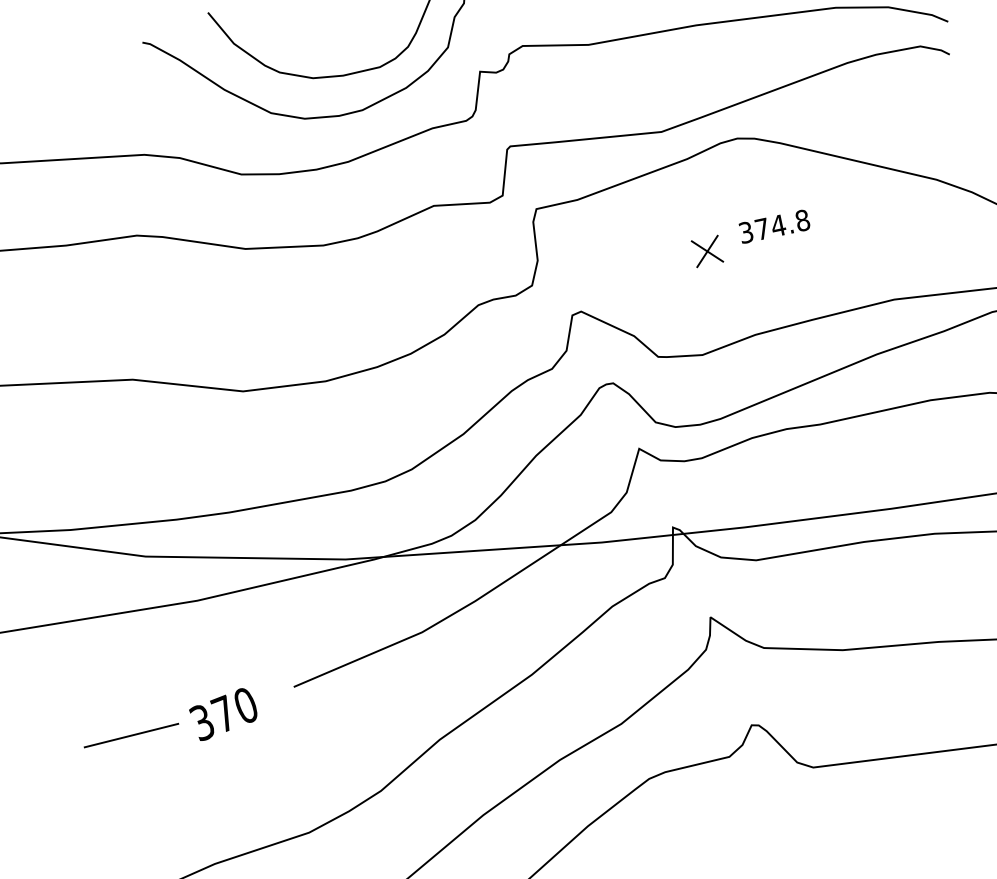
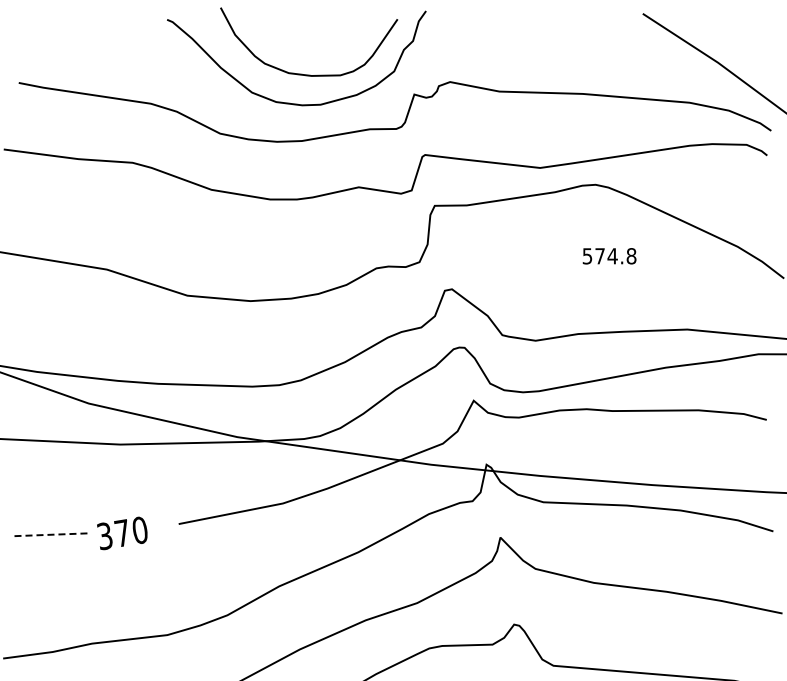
text: (745, 231) -> (587, 255), 374.8 -> 574.8
part: (707, 251) -> (555, 264), removed
line: (130, 735) -> (49, 534), solid -> dashed

